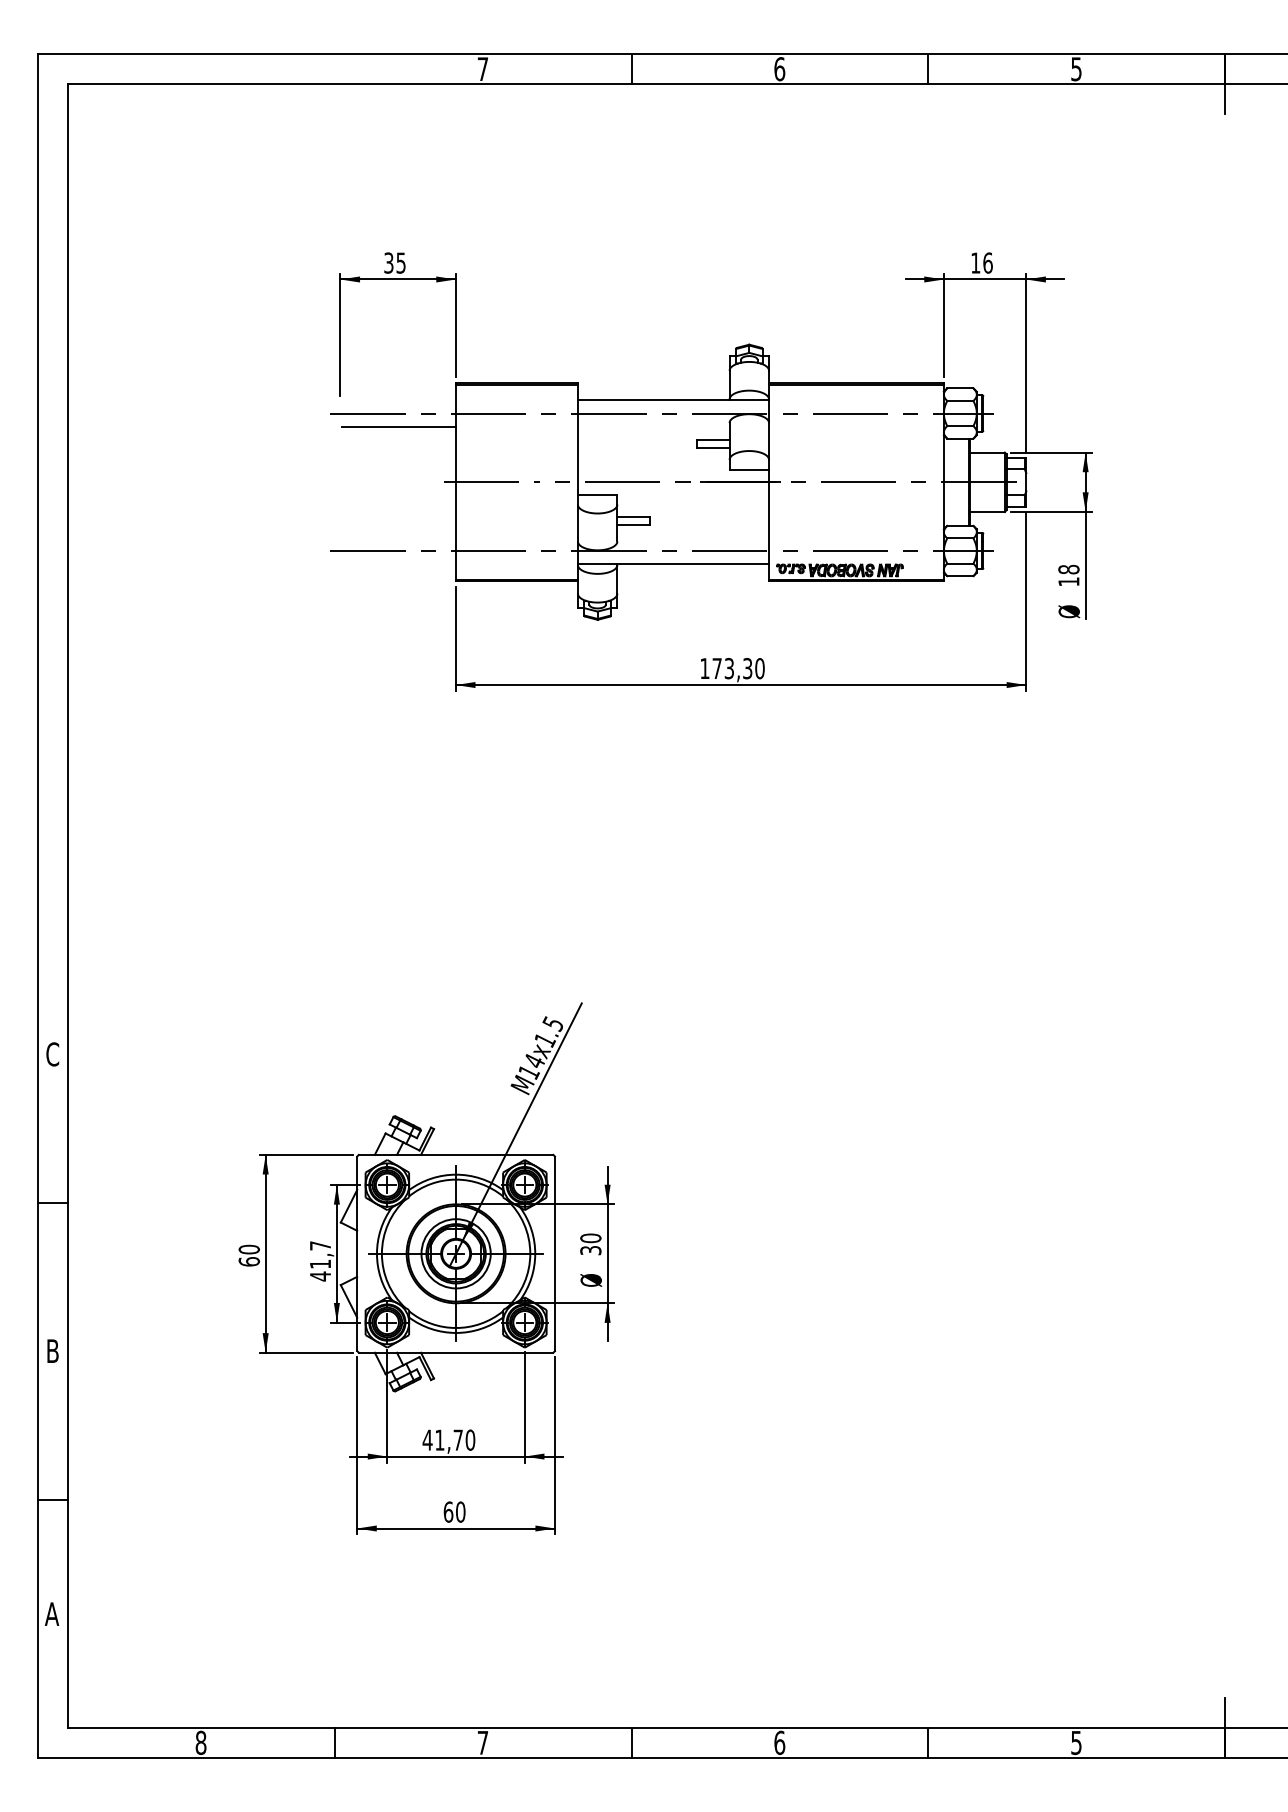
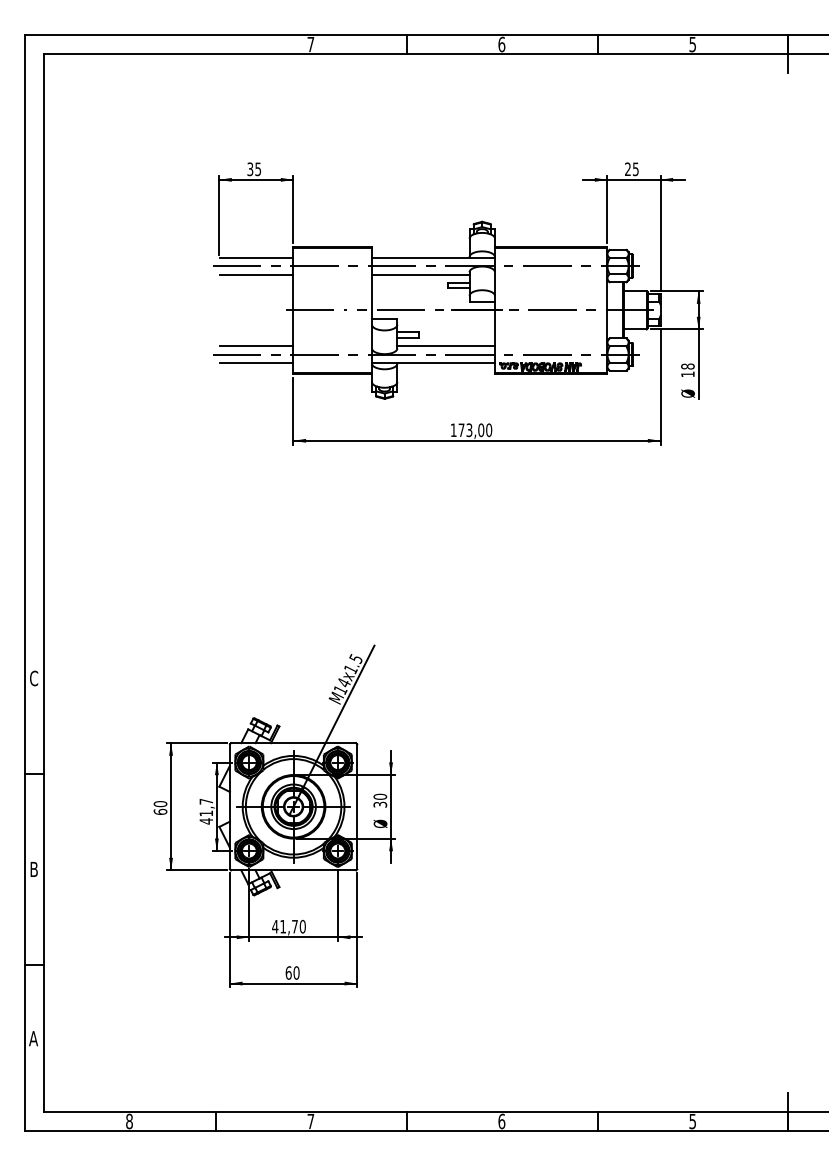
text: (981, 263) -> (631, 169), 16 -> 25
line: (398, 400) -> (256, 257), added
line: (653, 426) -> (420, 274), added
line: (398, 538) -> (256, 346), added
line: (693, 538) -> (446, 346), added
line: (398, 564) -> (256, 363), added
text: (748, 668) -> (481, 430), 173,30 -> 173,00

